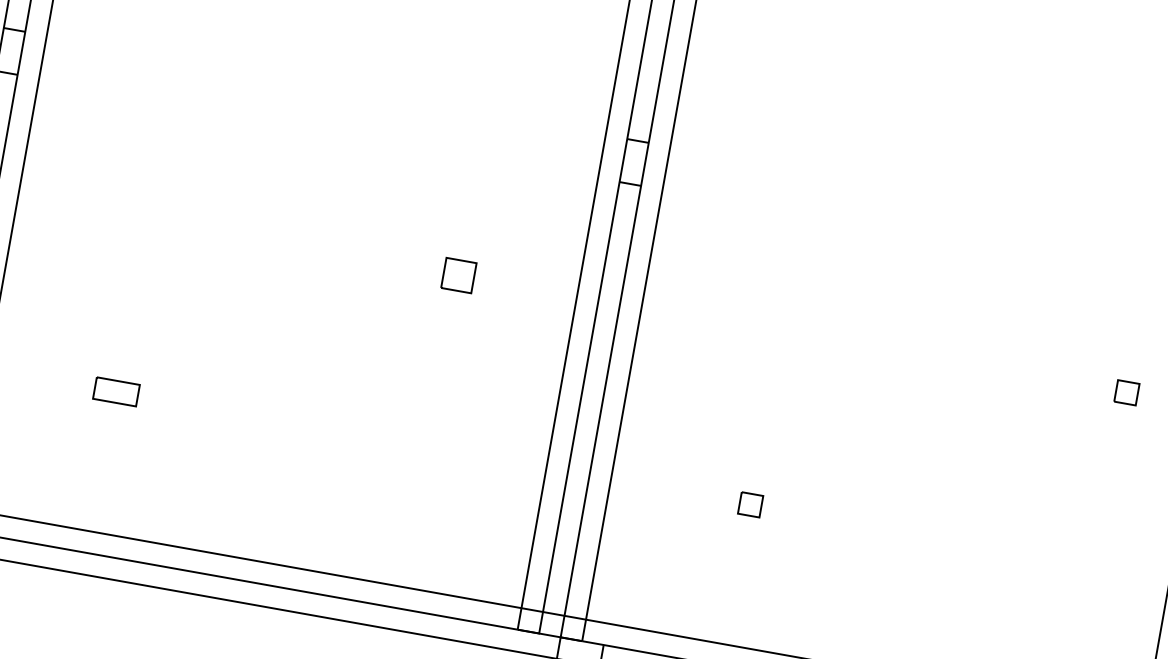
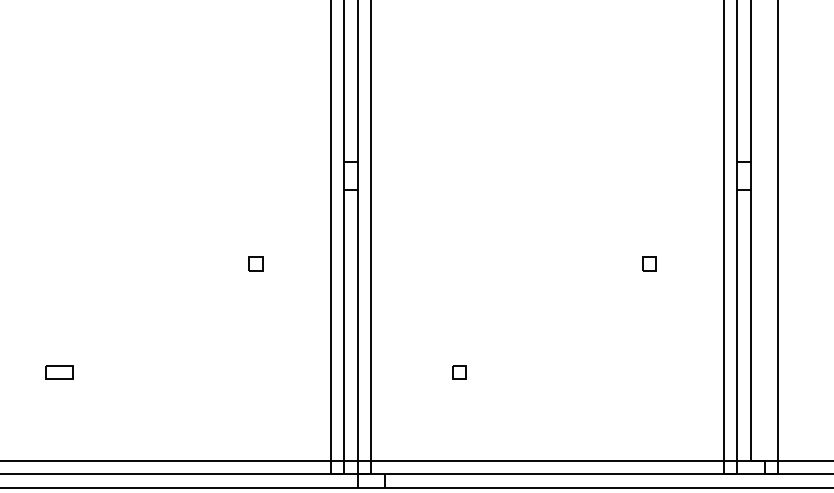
part: (458, 274) -> (255, 263), size x0.71
part: (1127, 391) -> (649, 263), moved

